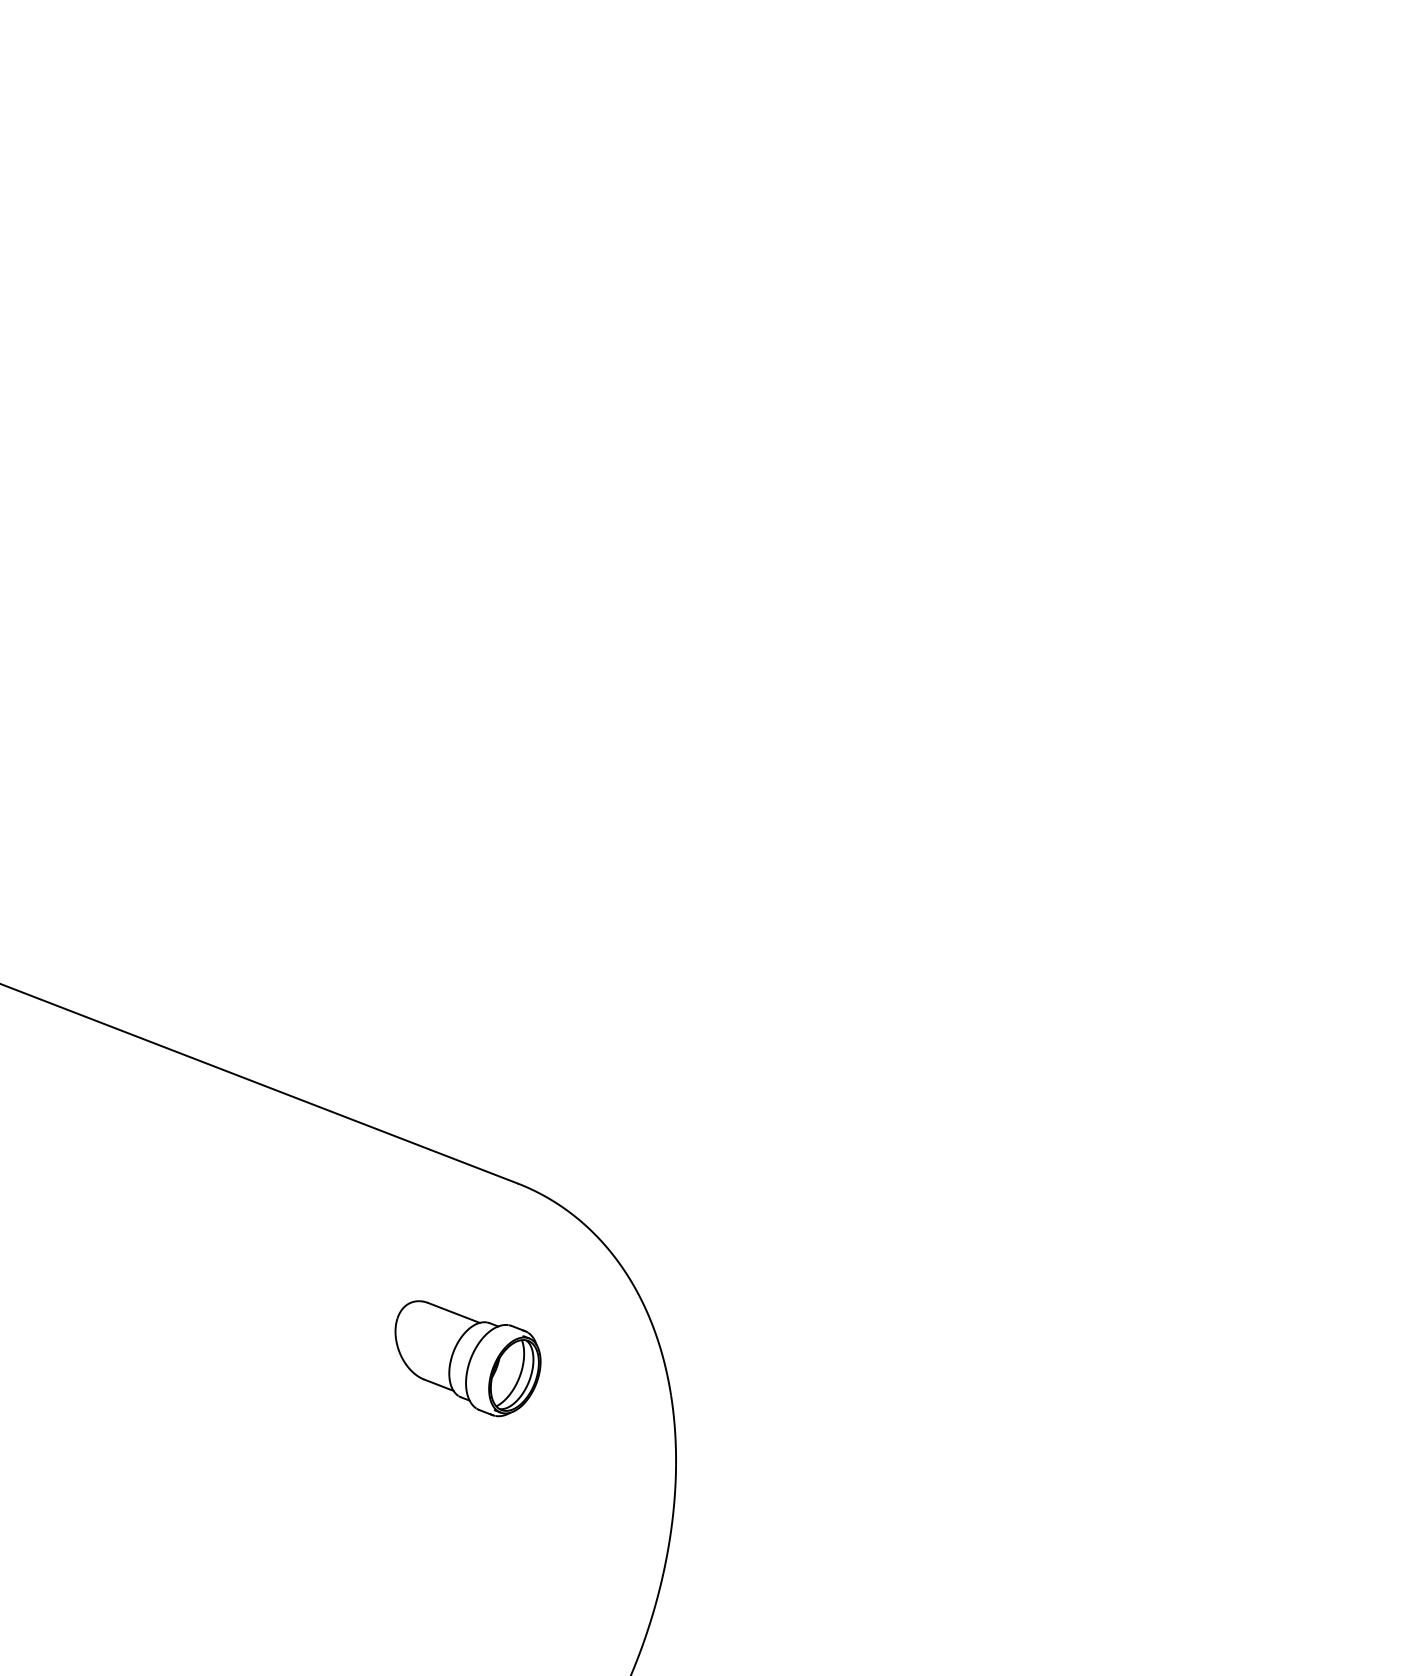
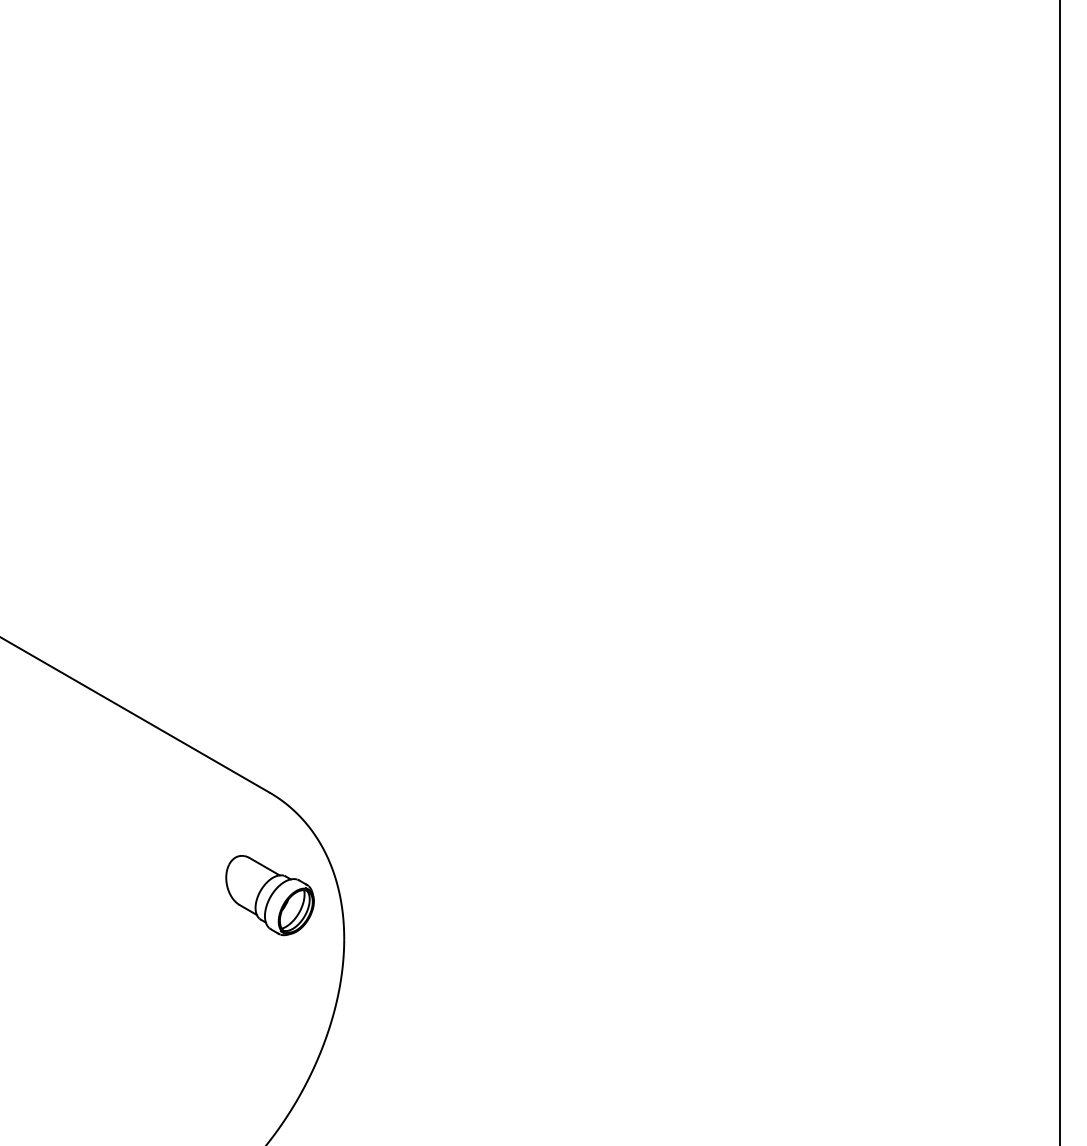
part: (468, 1357) -> (269, 895), moved

